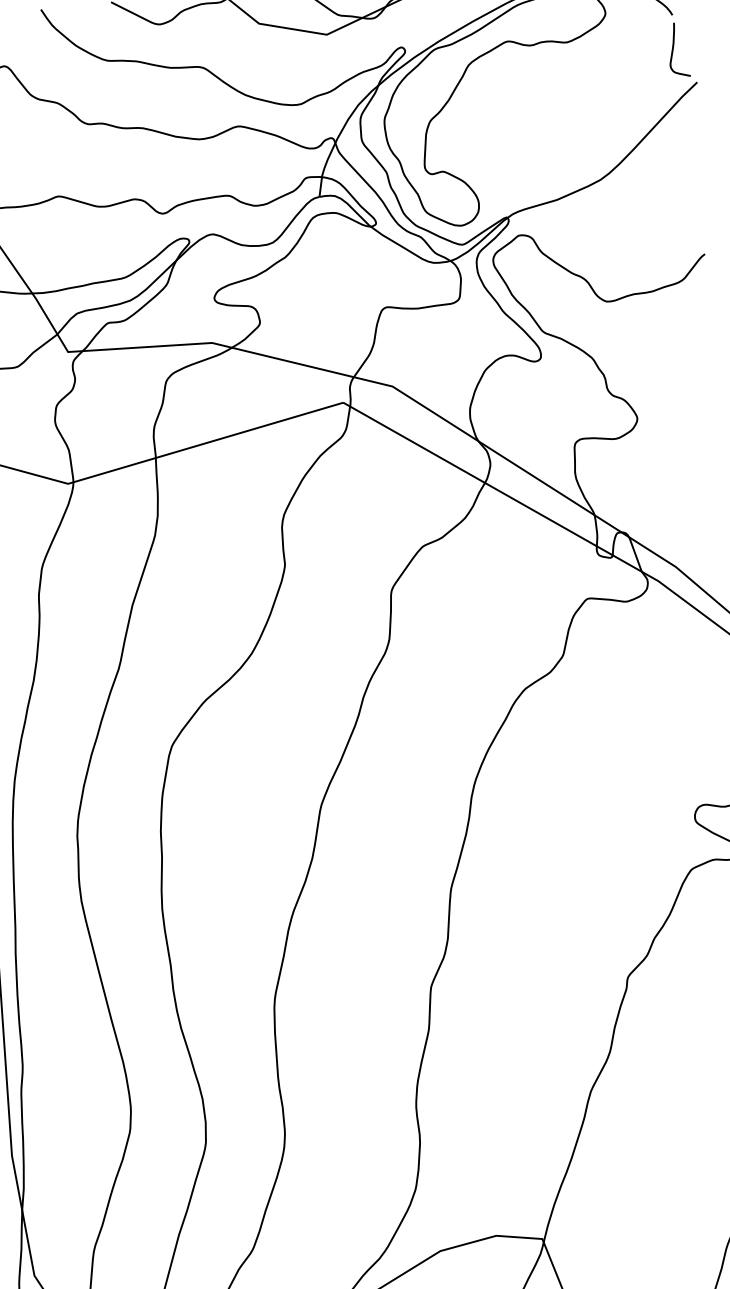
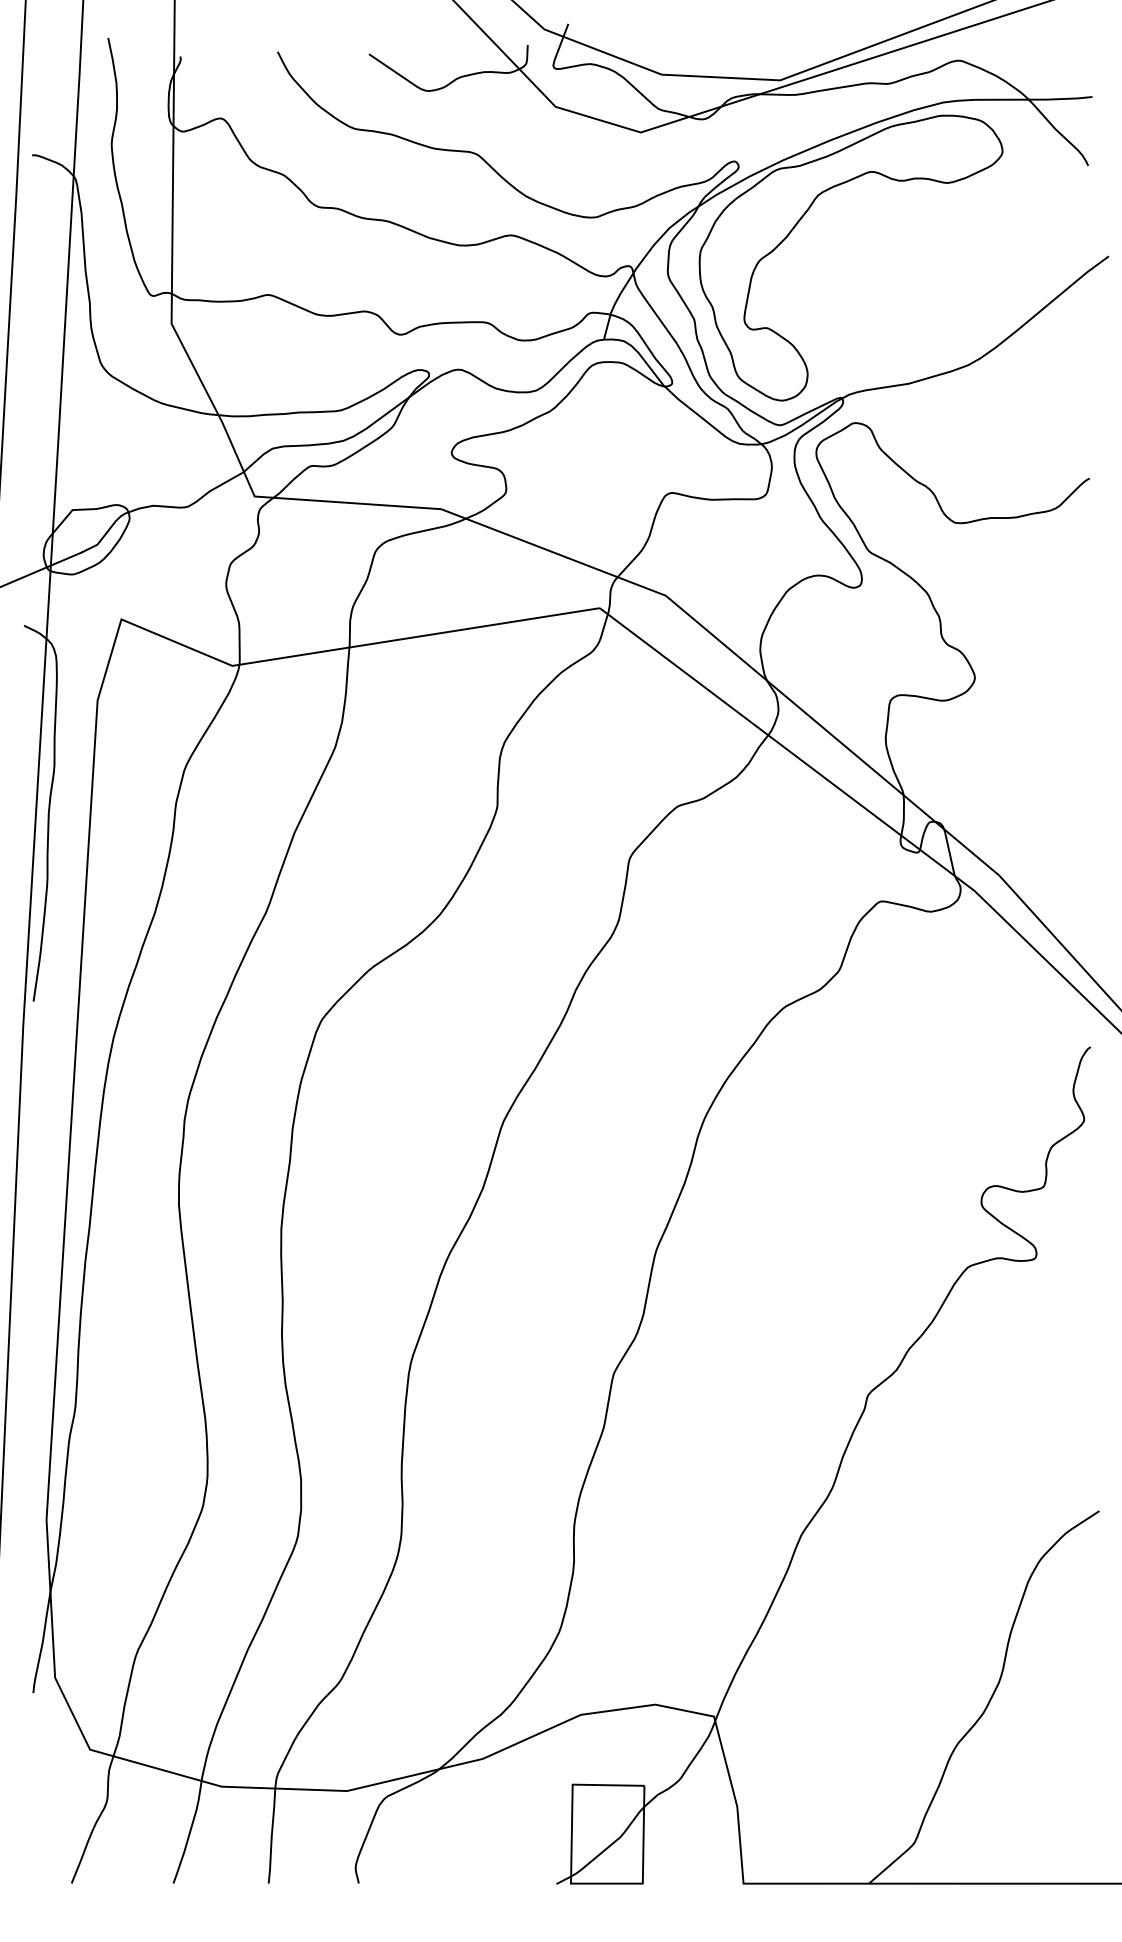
curve: (673, 48) -> (1084, 208), removed

